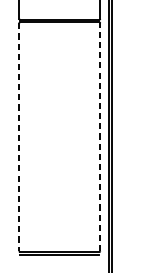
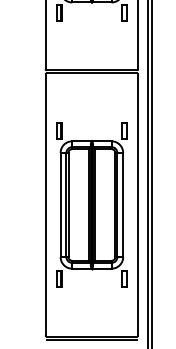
part: (59, 136) -> (91, 204), added
line: (19, 137) -> (45, 205), dashed -> solid
line: (100, 137) -> (138, 205), dashed -> solid

